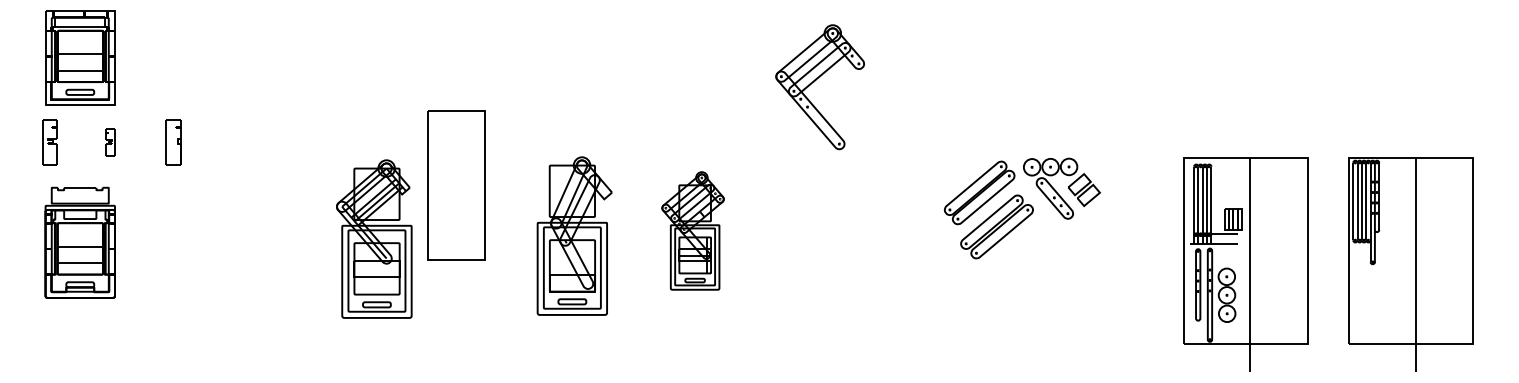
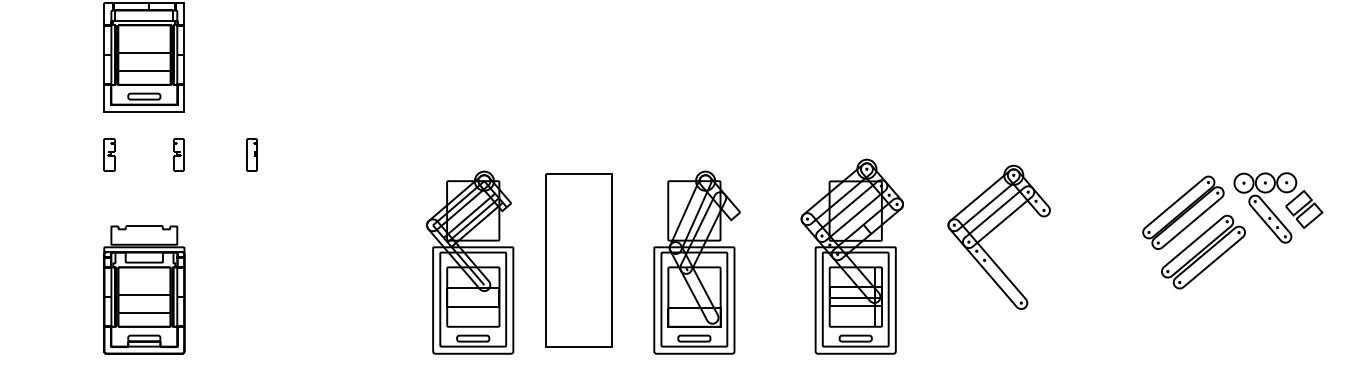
part: (814, 82) -> (992, 231), moved
part: (50, 142) -> (109, 154), size x0.62
part: (173, 142) -> (252, 154), size x0.62
part: (456, 185) -> (578, 260), moved
part: (692, 230) -> (851, 256), size x1.43
part: (574, 235) -> (696, 261), moved
part: (374, 238) -> (470, 261), moved
part: (79, 242) -> (143, 289), moved

